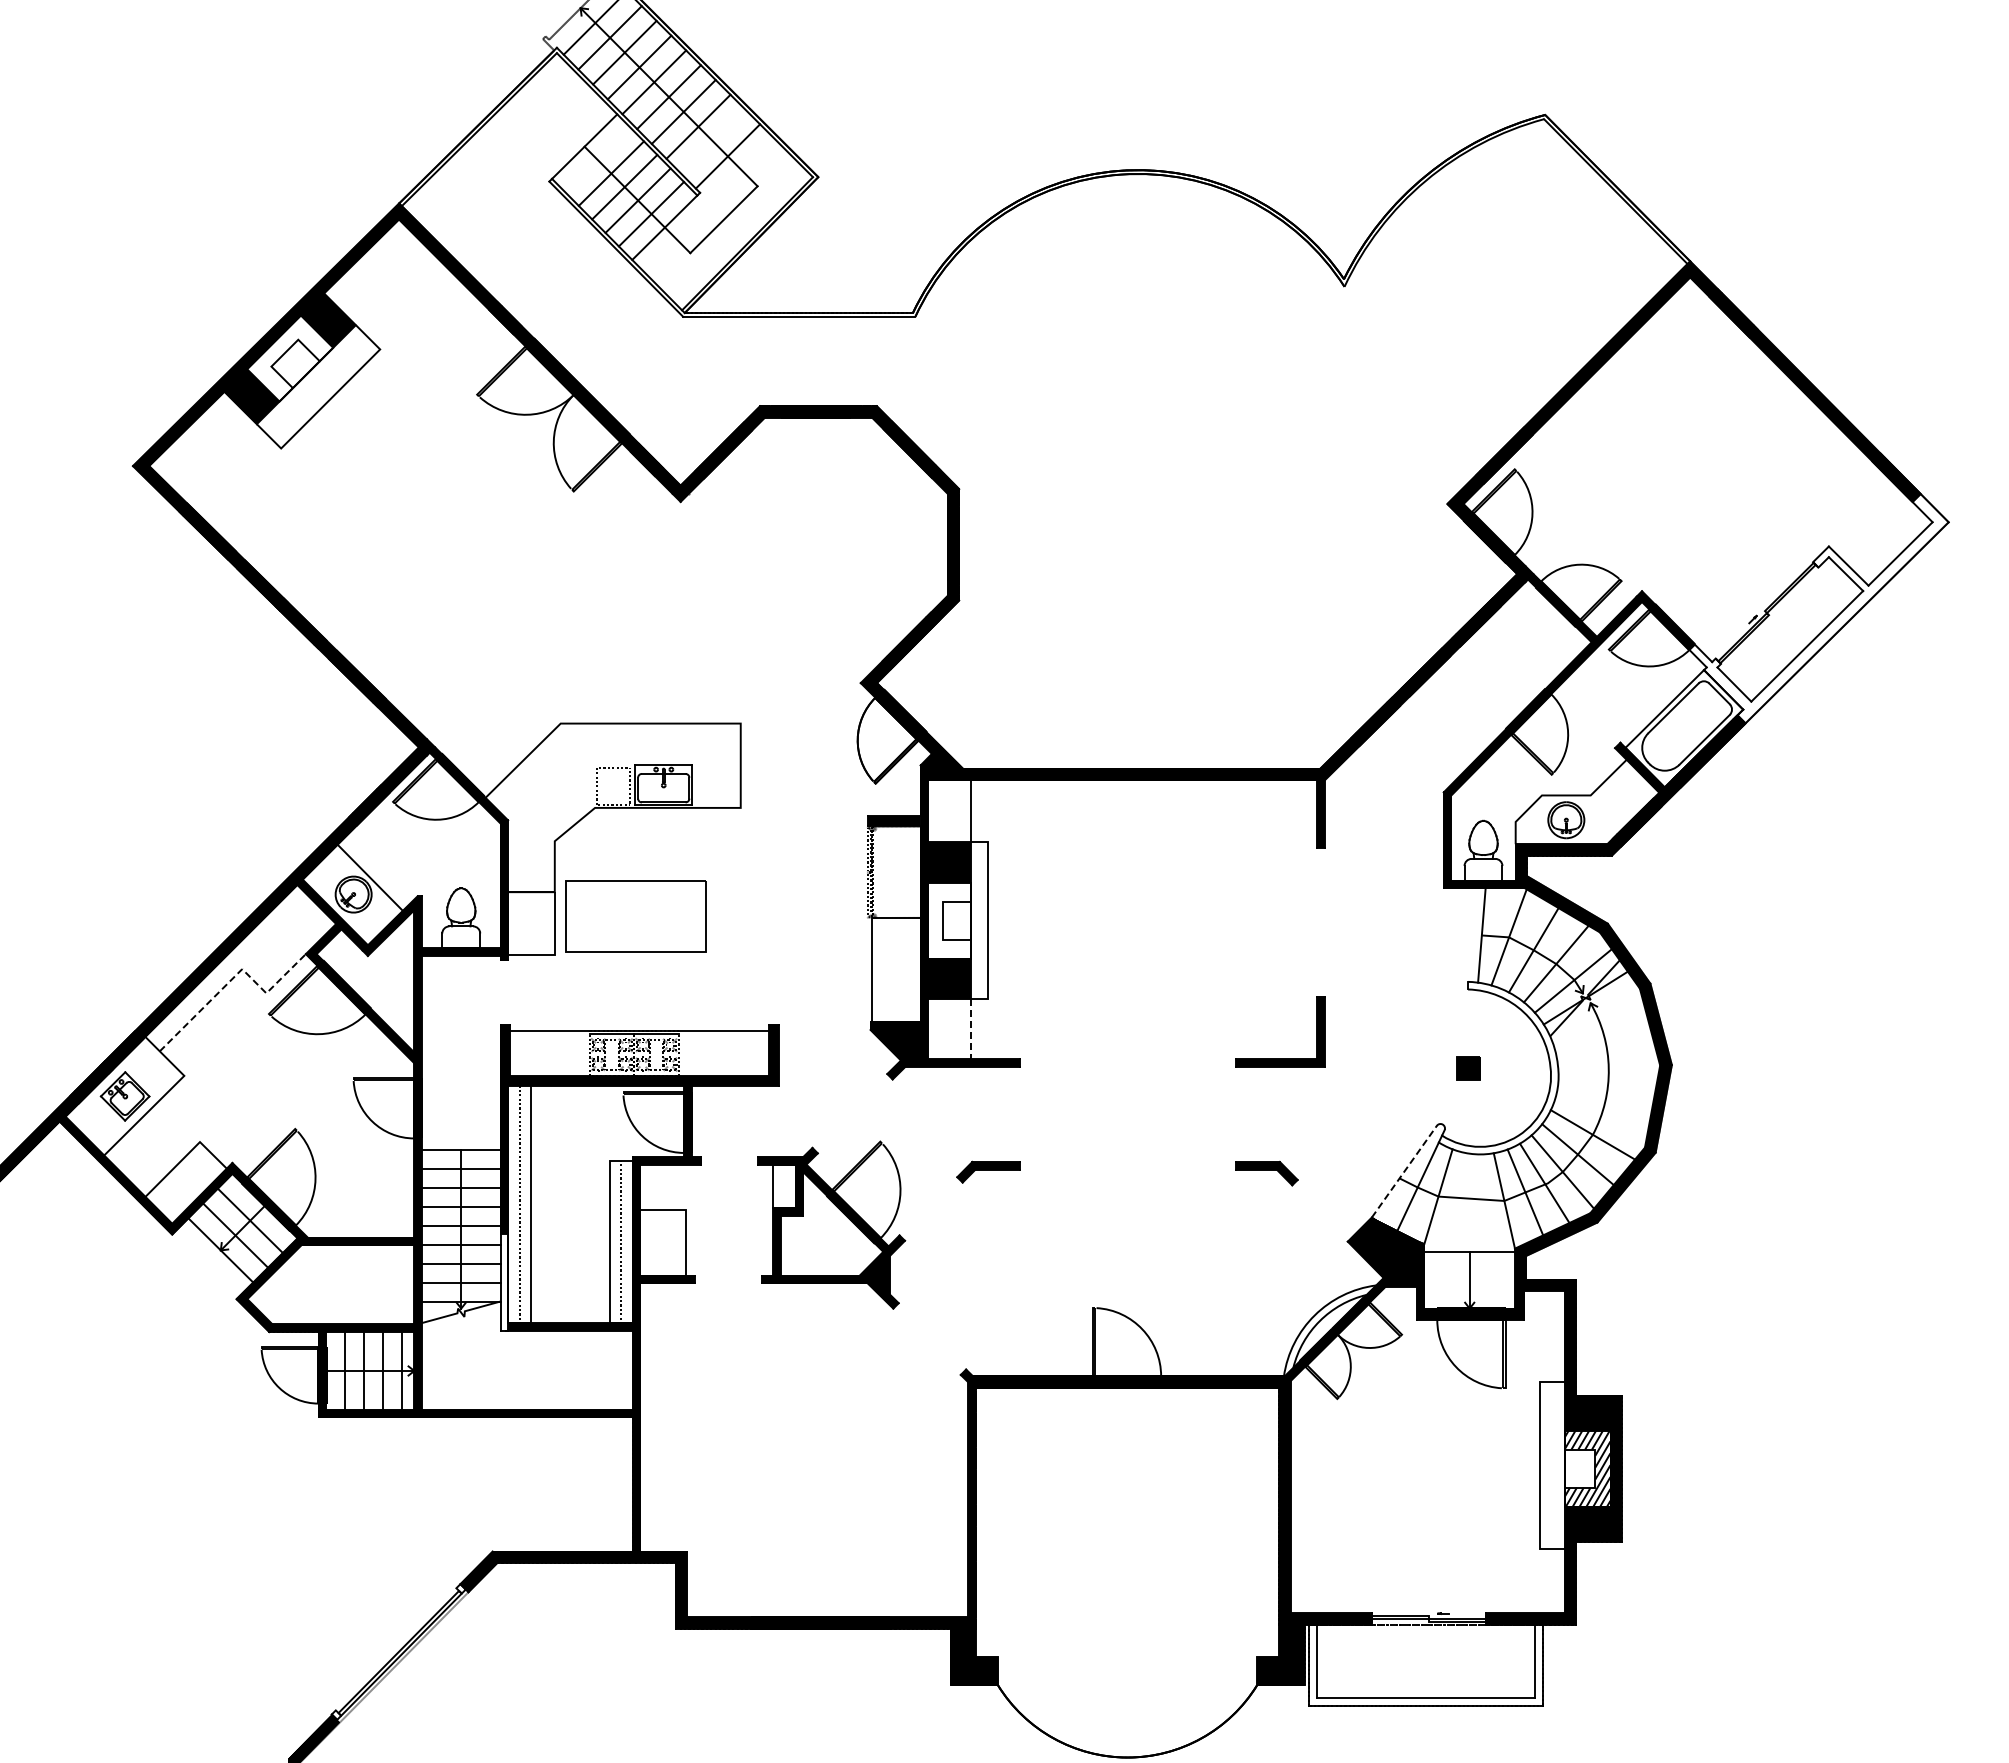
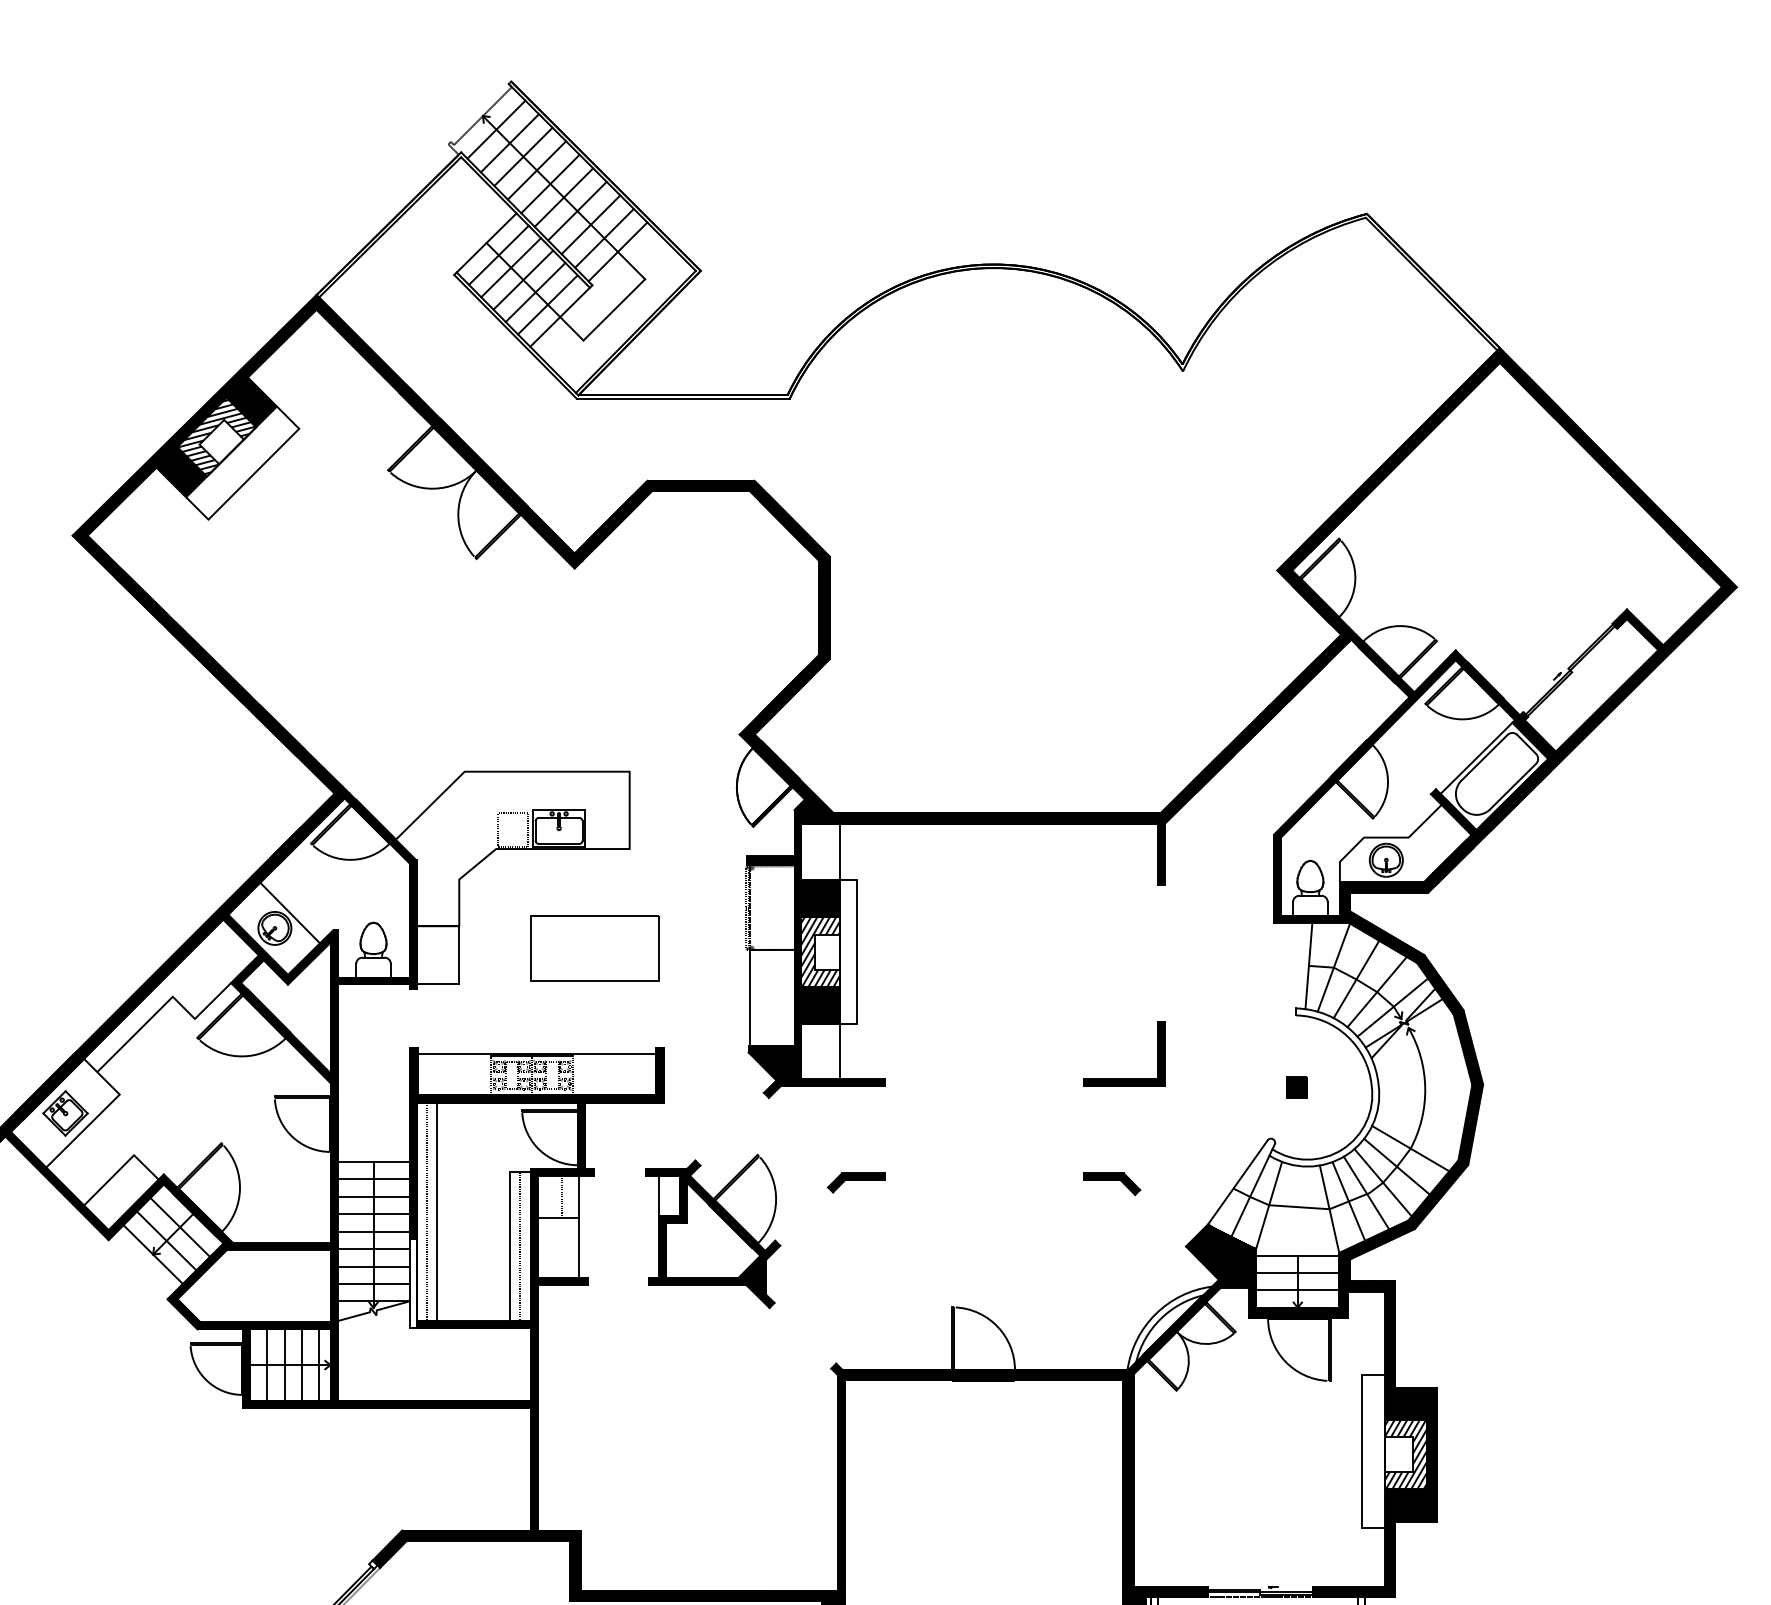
line: (713, 141) -> (604, 238), added
line: (597, 159) -> (498, 254), added
hatch: (289, 358) -> (216, 437), added
fill: (1818, 608) -> (1617, 666), added
part: (635, 916) -> (594, 948), moved
hatch: (949, 920) -> (821, 952), added
line: (233, 977) -> (164, 1004), dashed -> solid
line: (970, 1029) -> (840, 1052), dashed -> solid
line: (1404, 1171) -> (1238, 1182), dashed -> solid
line: (666, 1187) -> (561, 1196), added
line: (685, 1187) -> (579, 1196), added
line: (1469, 1270) -> (1297, 1272), added
line: (1469, 1289) -> (1297, 1290), added

